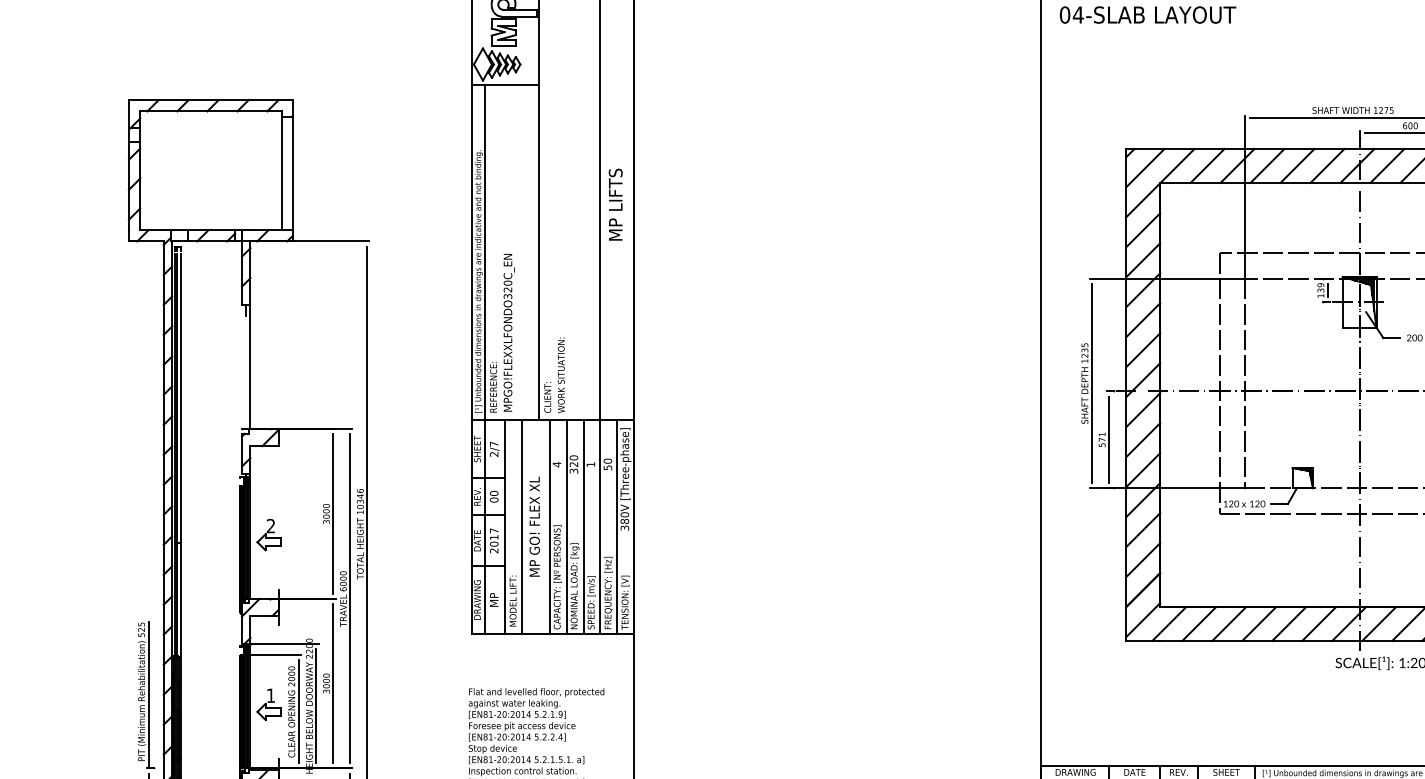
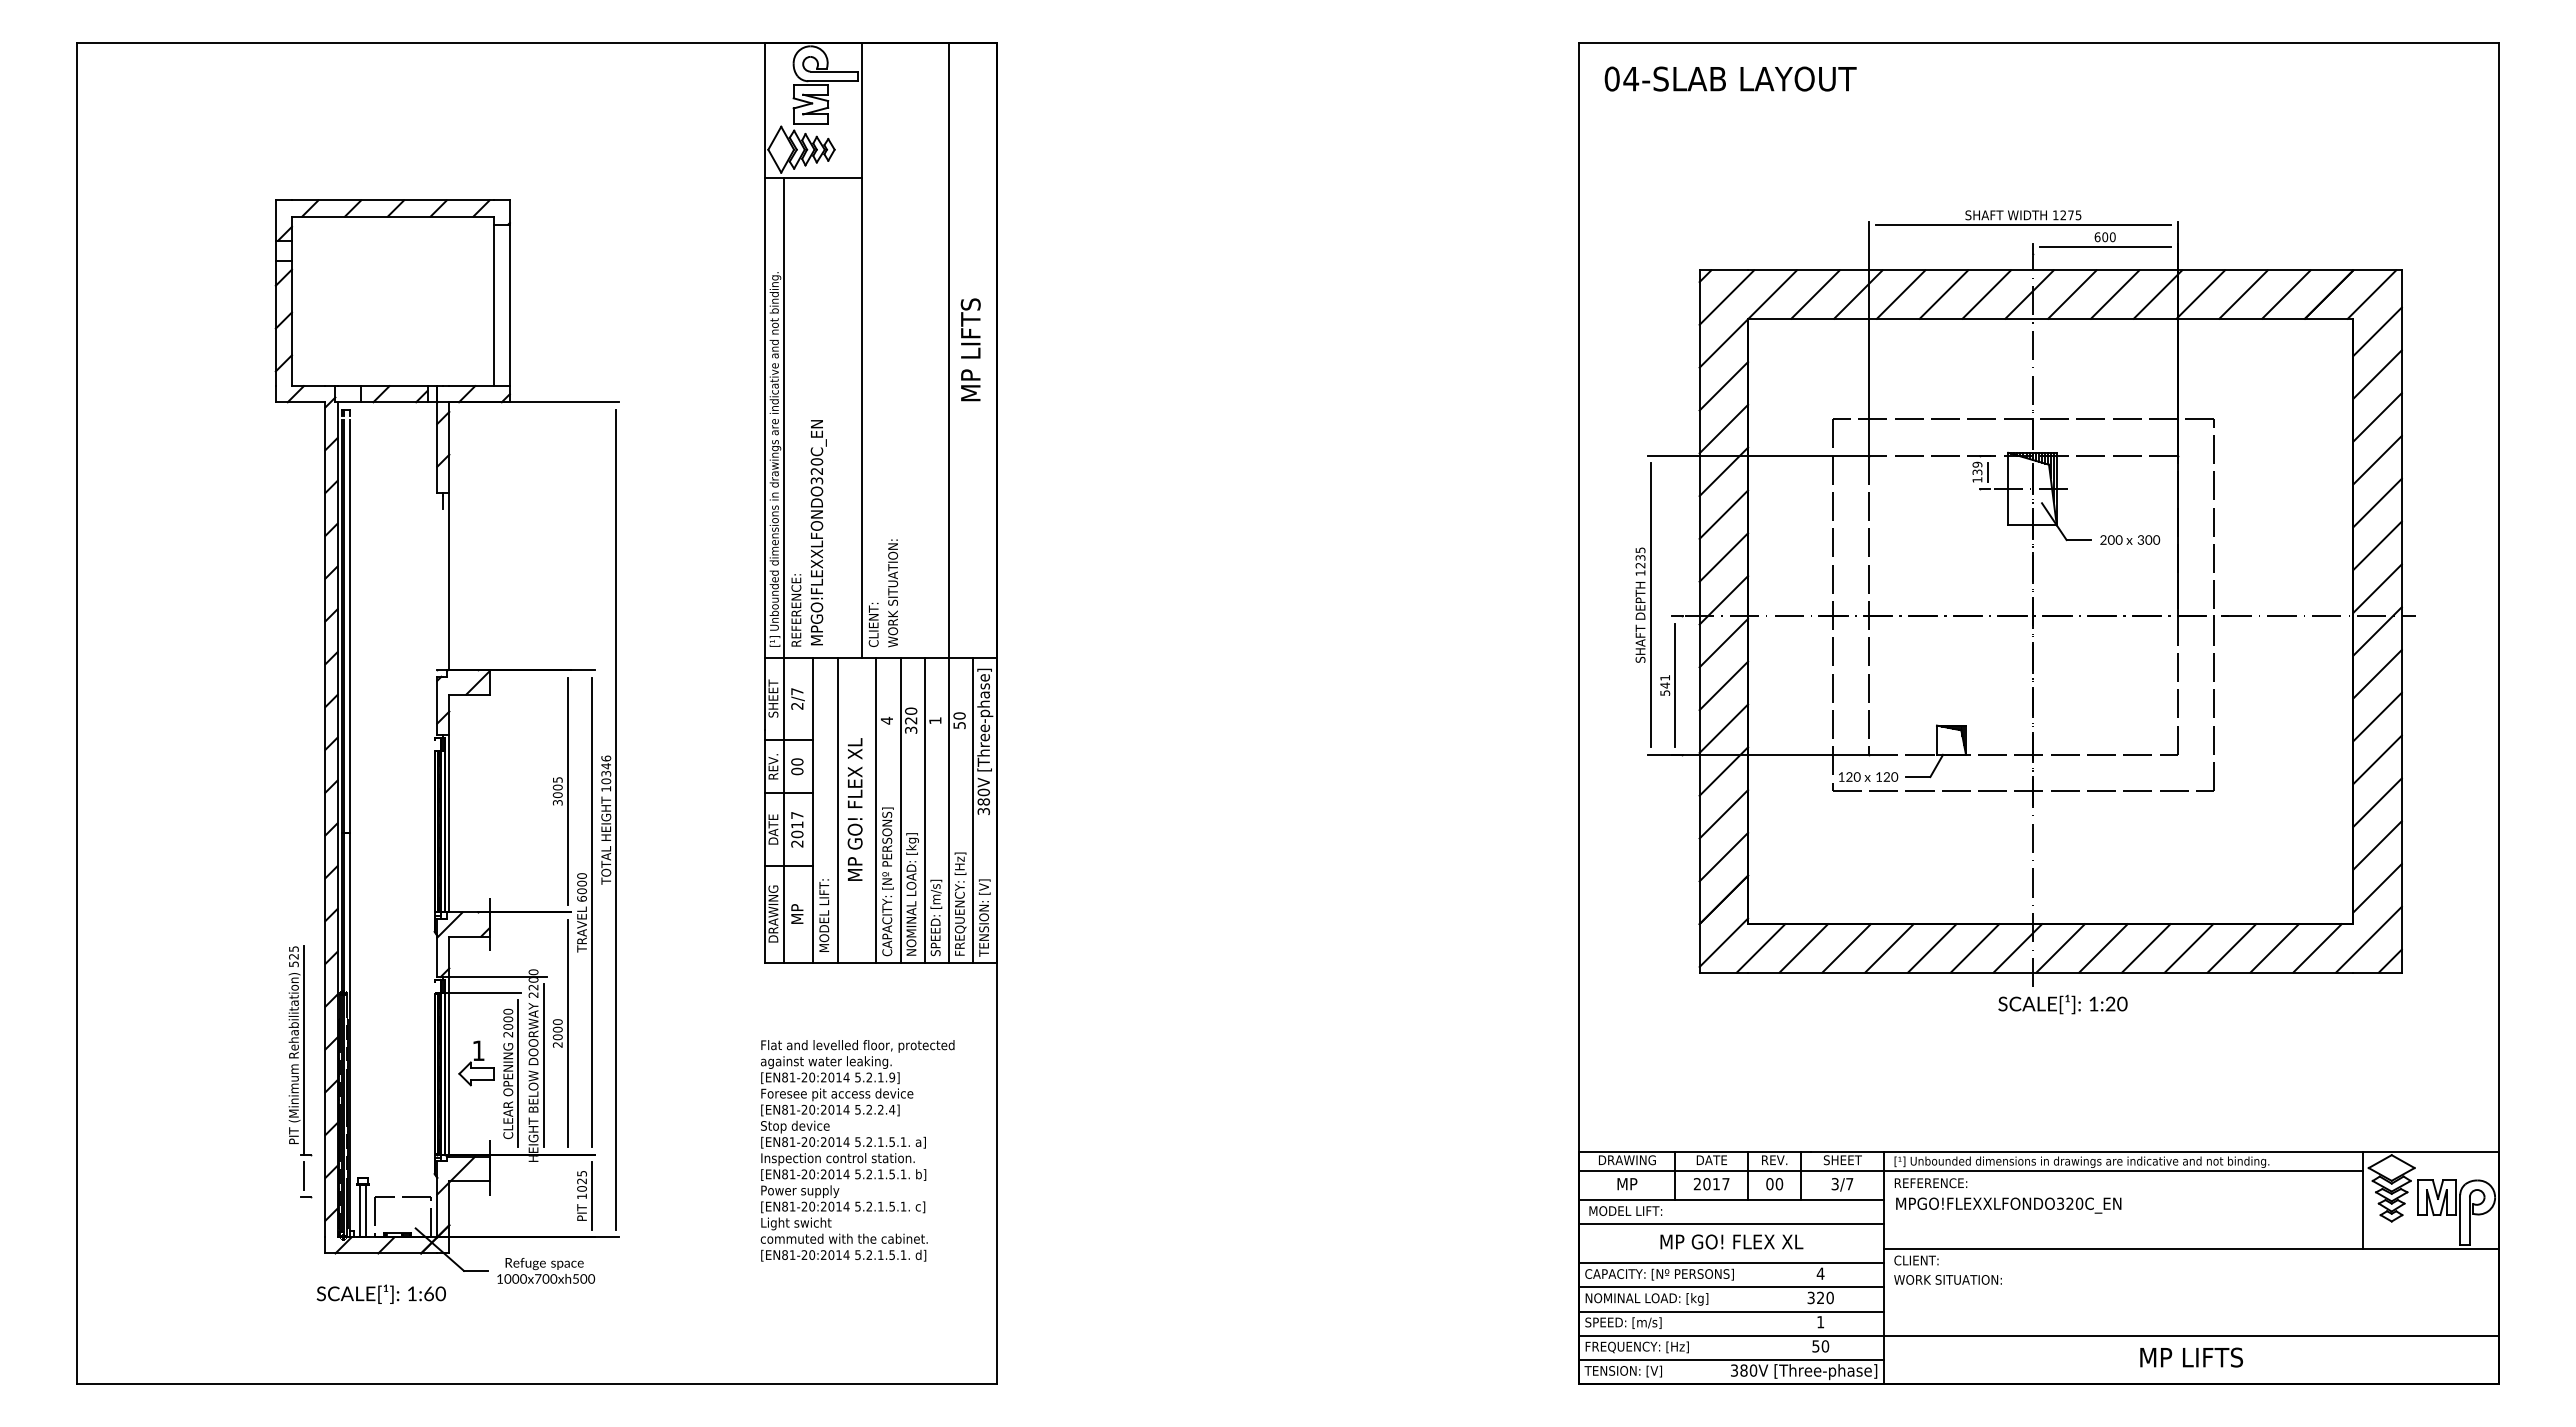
text: (1101, 439) -> (1664, 685), 571 -> 541
text: (326, 505) -> (557, 779), 3000 -> 3005
part: (269, 535) -> (476, 821), removed
text: (326, 691) -> (557, 1044), 3000 -> 2000

